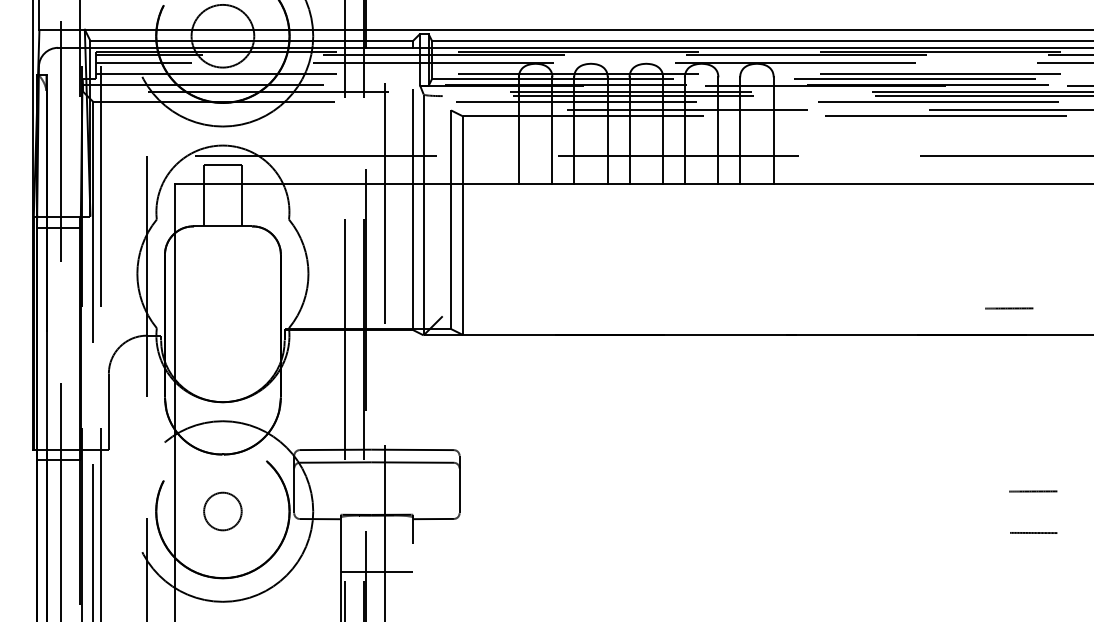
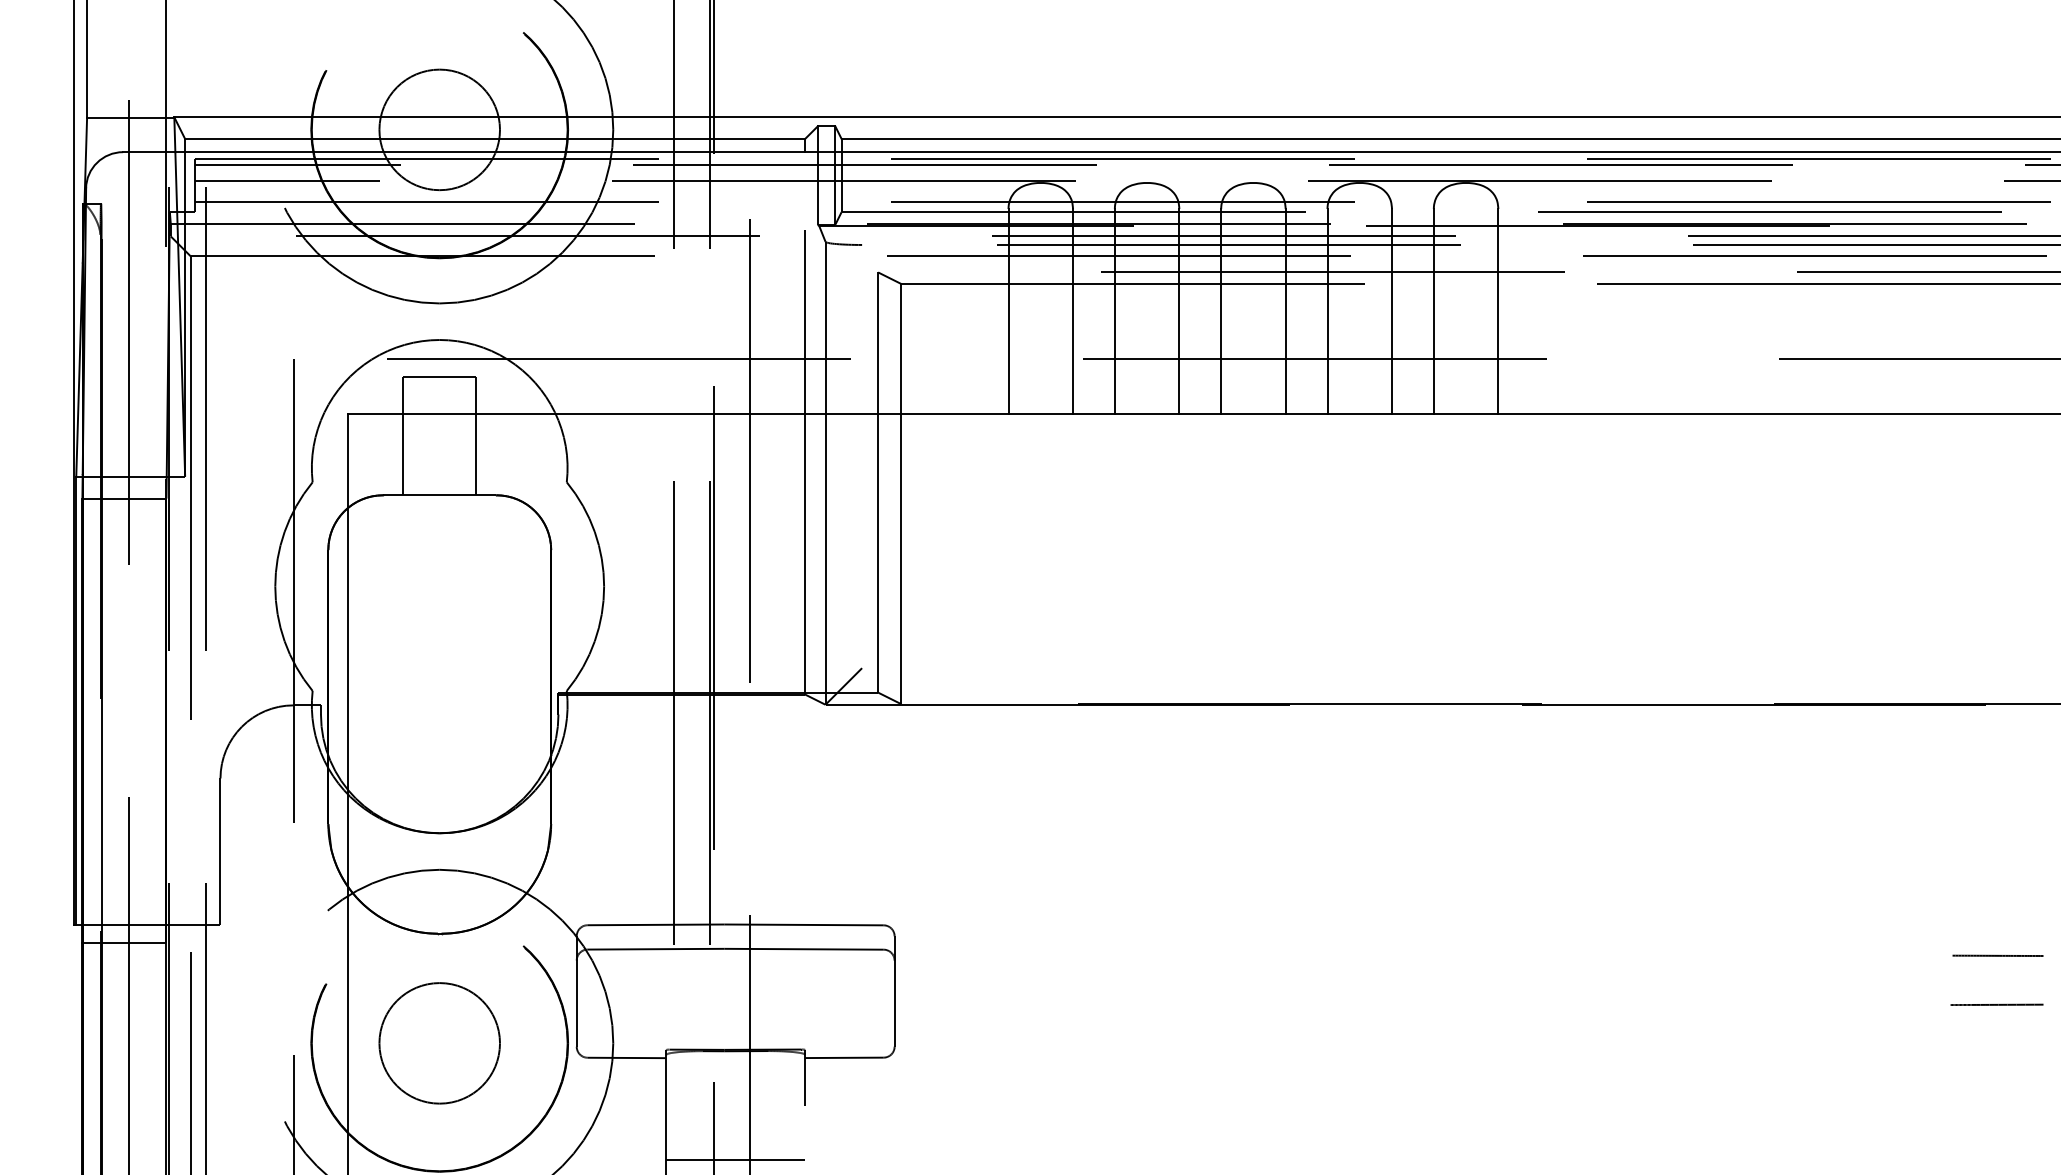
line: (1009, 308) -> (1951, 653), removed
circle: (222, 511) -> (438, 1043), size x1.67
line: (1033, 532) -> (1997, 954), moved

